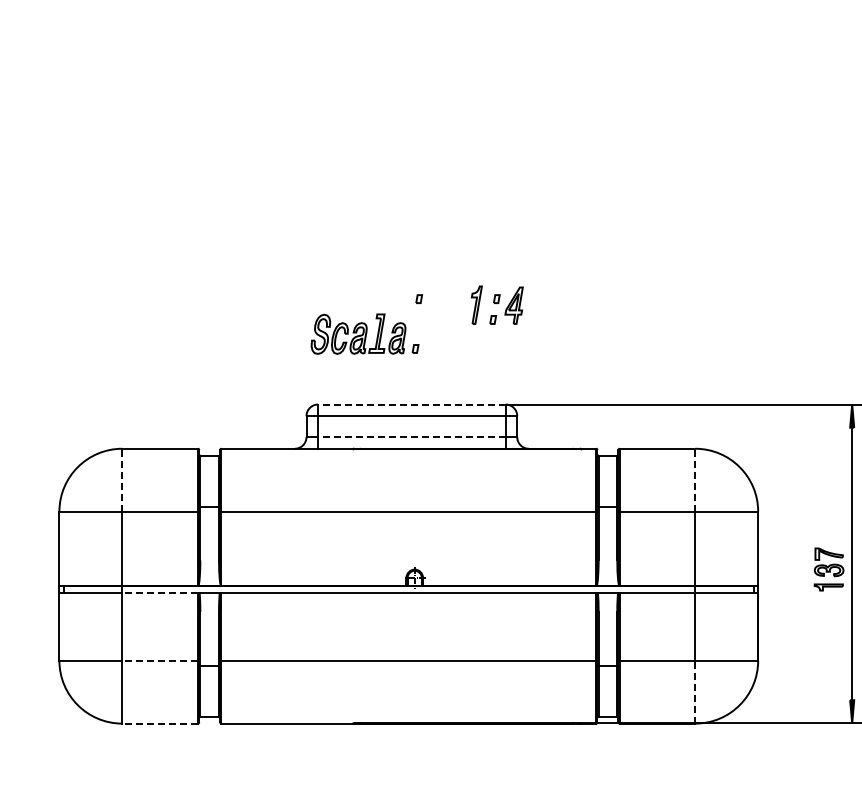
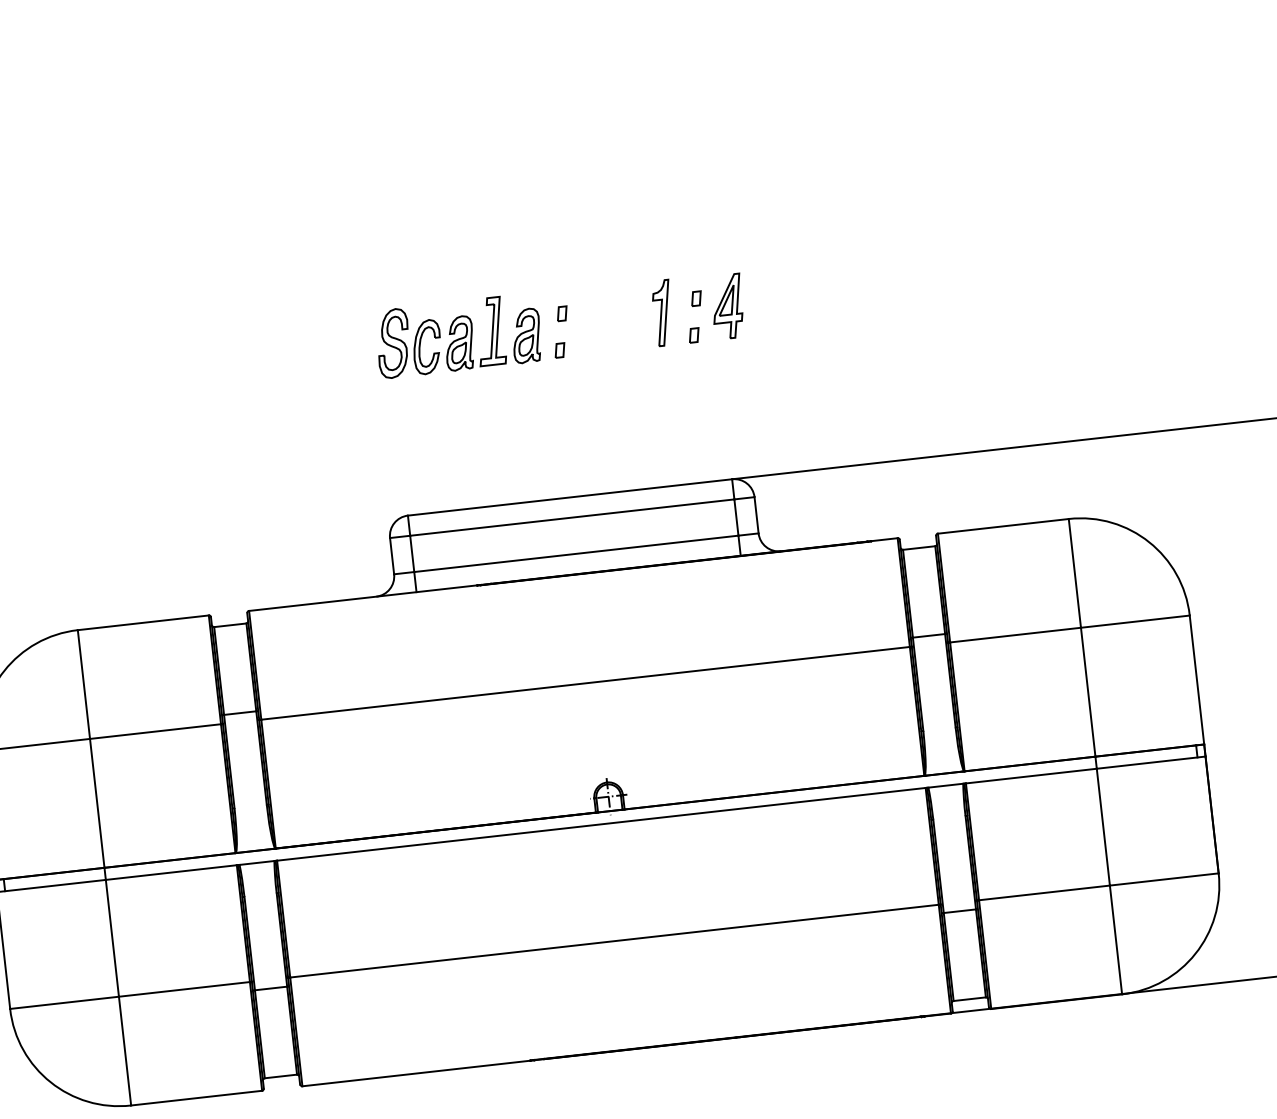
part: (364, 333) -> (468, 333), moved
line: (411, 404) -> (569, 497), dashed -> solid
line: (411, 437) -> (575, 554), dashed -> solid
line: (122, 479) -> (84, 683), dashed -> solid
line: (695, 479) -> (1075, 572), dashed -> solid
line: (160, 593) -> (171, 873), dashed -> solid
line: (160, 660) -> (184, 988), dashed -> solid
line: (695, 691) -> (1116, 938), dashed -> solid
line: (160, 723) -> (197, 1097), dashed -> solid

